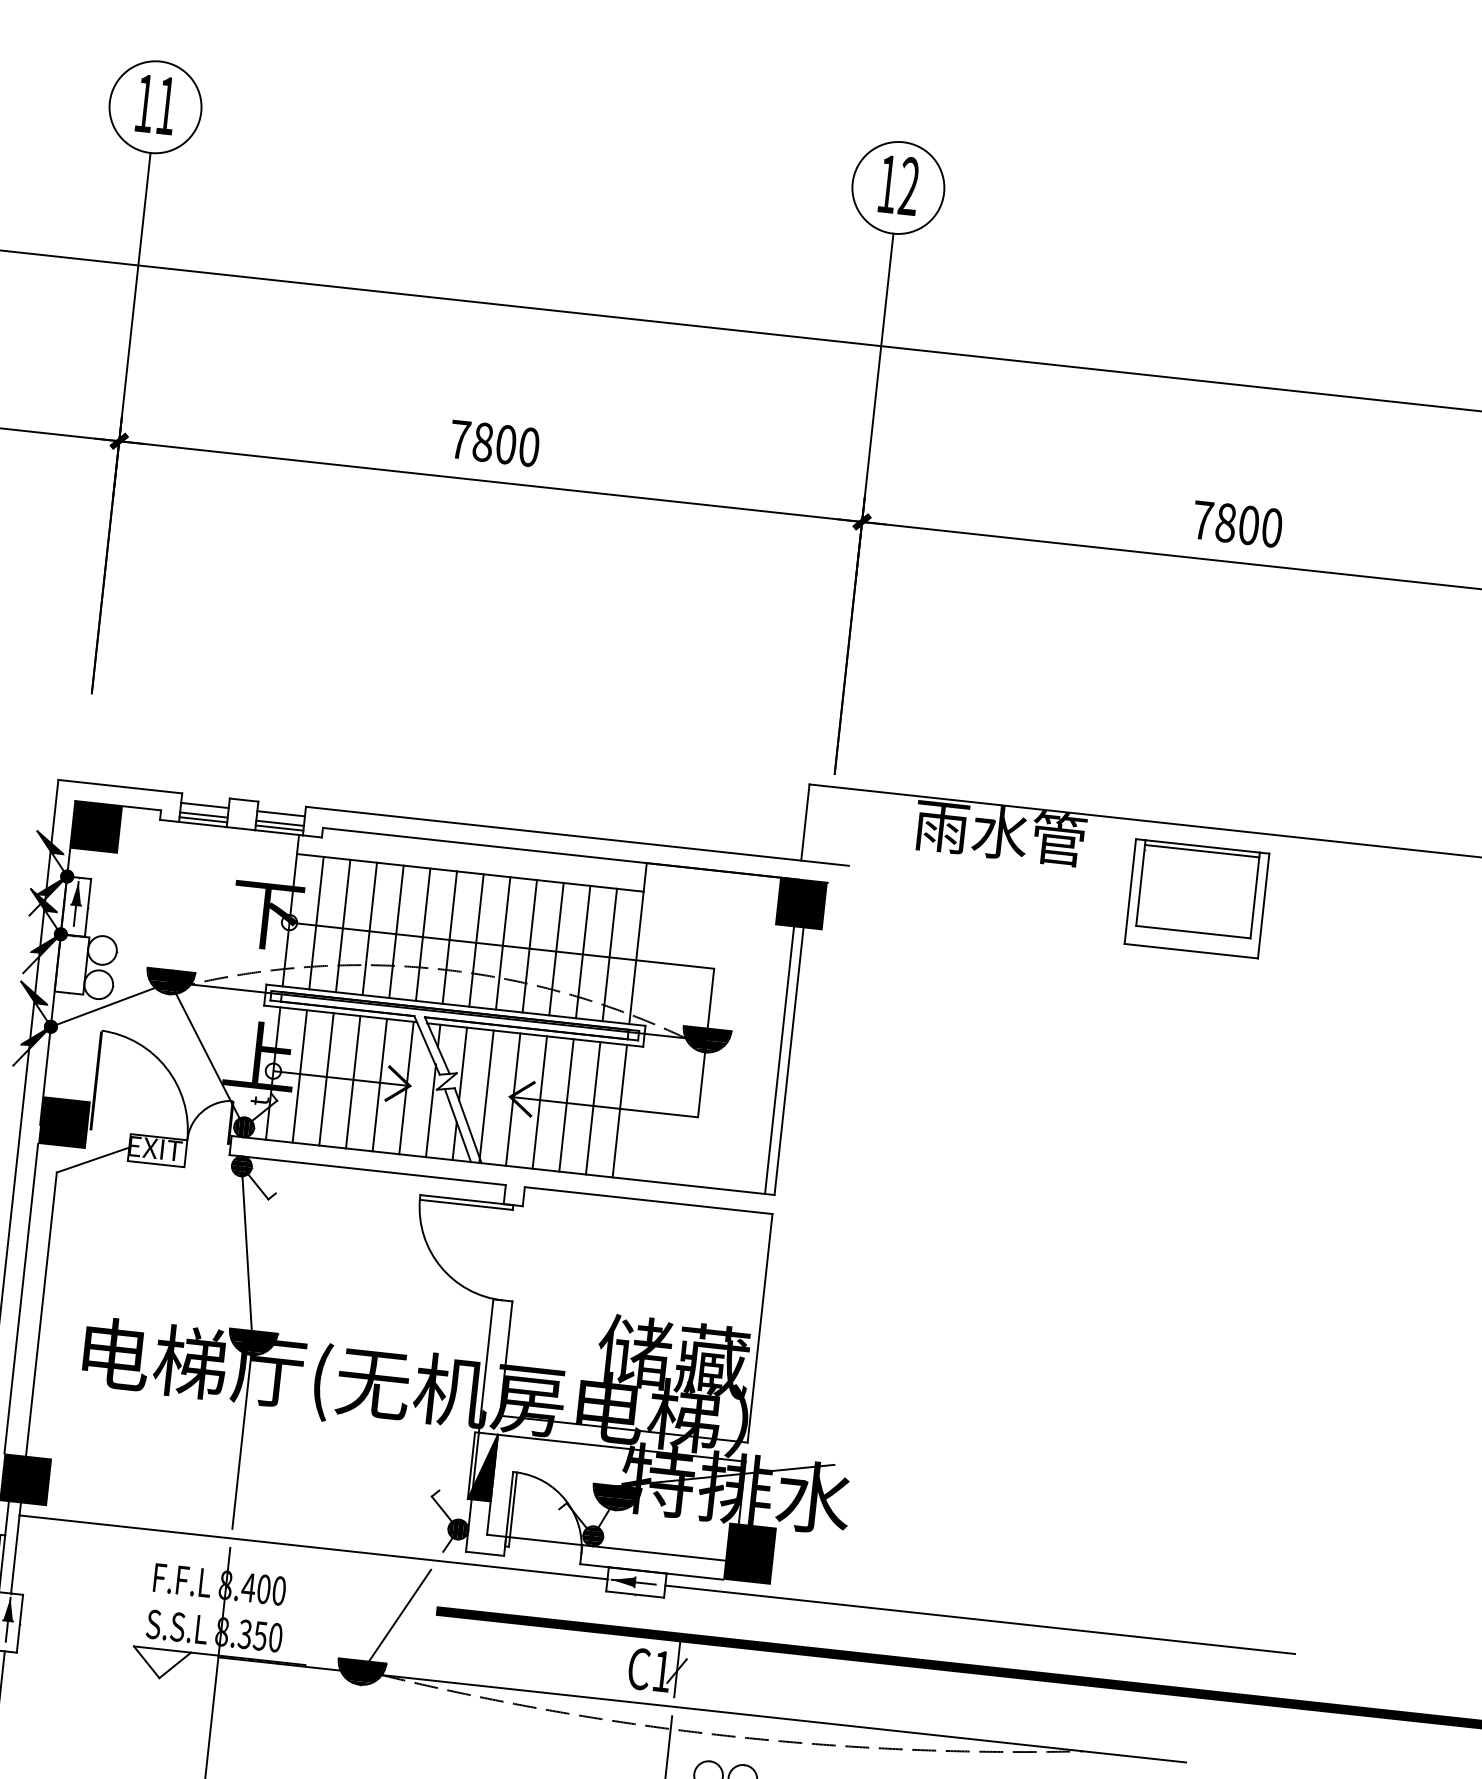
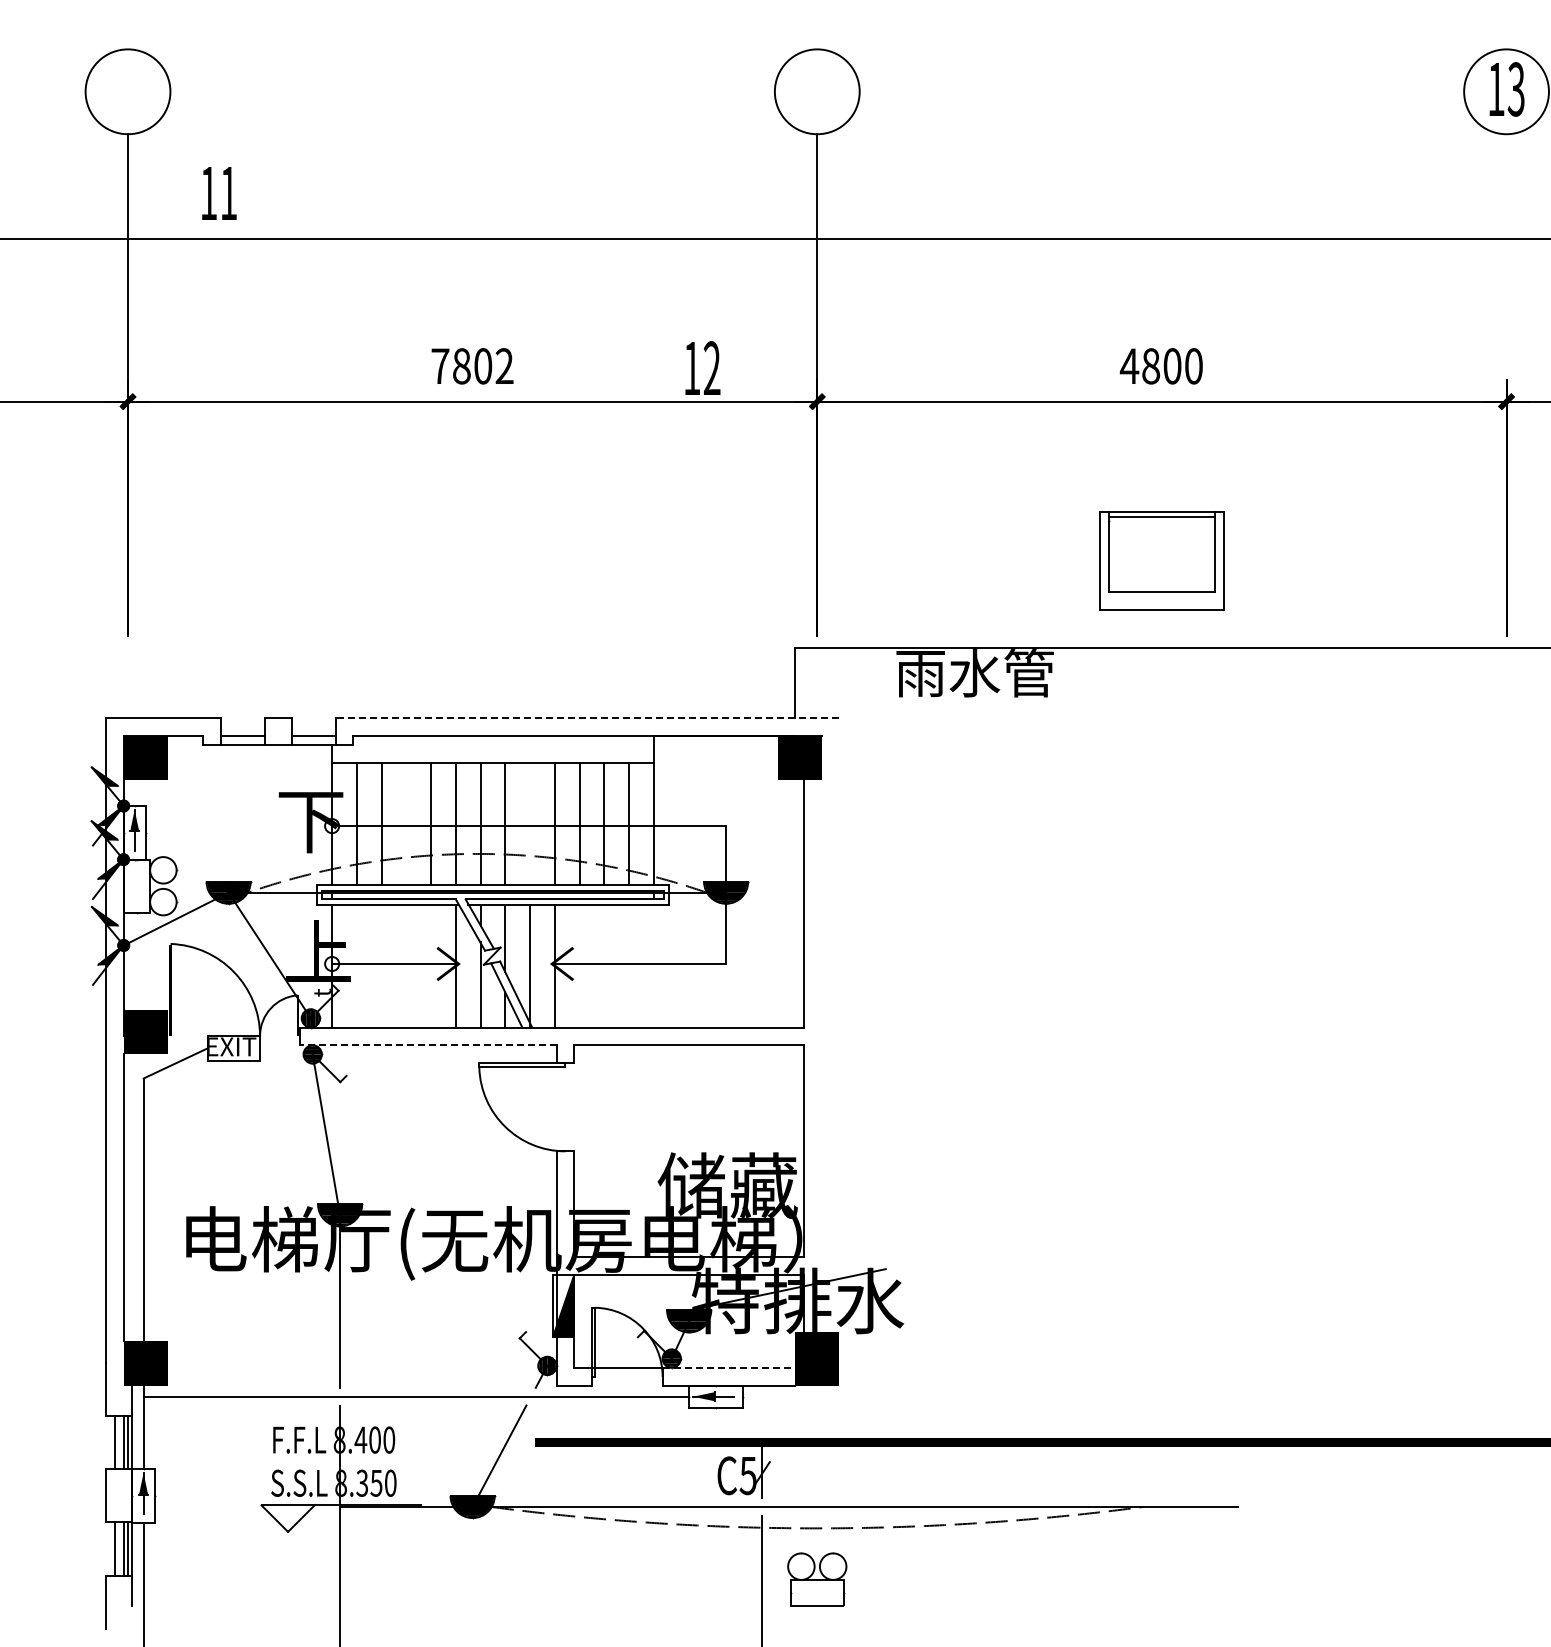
text: (156, 104) -> (219, 193), moved
text: (899, 184) -> (702, 367), moved
text: (529, 447) -> (504, 366), 7800 -> 7802
text: (1202, 519) -> (1129, 365), 7800 -> 4800
line: (204, 805) -> (242, 727), removed
line: (281, 814) -> (313, 727), removed
line: (202, 819) -> (242, 740), removed
line: (279, 828) -> (313, 740), removed
line: (577, 836) -> (587, 718), solid -> dashed
part: (1196, 898) -> (1161, 560), moved
line: (370, 928) -> (406, 823), removed
line: (503, 942) -> (530, 823), removed
line: (779, 1060) -> (795, 903), removed
line: (299, 1075) -> (356, 965), removed
line: (326, 1078) -> (381, 965), removed
line: (353, 1081) -> (406, 965), removed
line: (380, 1084) -> (431, 965), removed
line: (539, 1101) -> (579, 965), removed
line: (566, 1104) -> (604, 965), removed
line: (593, 1107) -> (629, 965), removed
line: (619, 1110) -> (653, 965), removed
line: (366, 1170) -> (427, 1045), solid -> dashed
line: (654, 1552) -> (729, 1367), solid -> dashed
line: (979, 1619) -> (1034, 1396), removed
text: (661, 1672) -> (747, 1476), C1 -> C5

